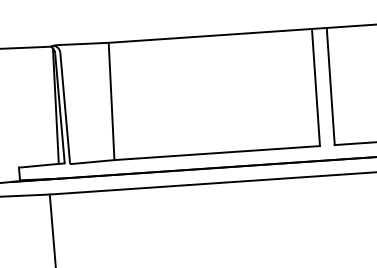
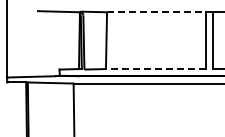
line: (210, 36) -> (156, 12), solid -> dashed
line: (216, 154) -> (155, 69), solid -> dashed

